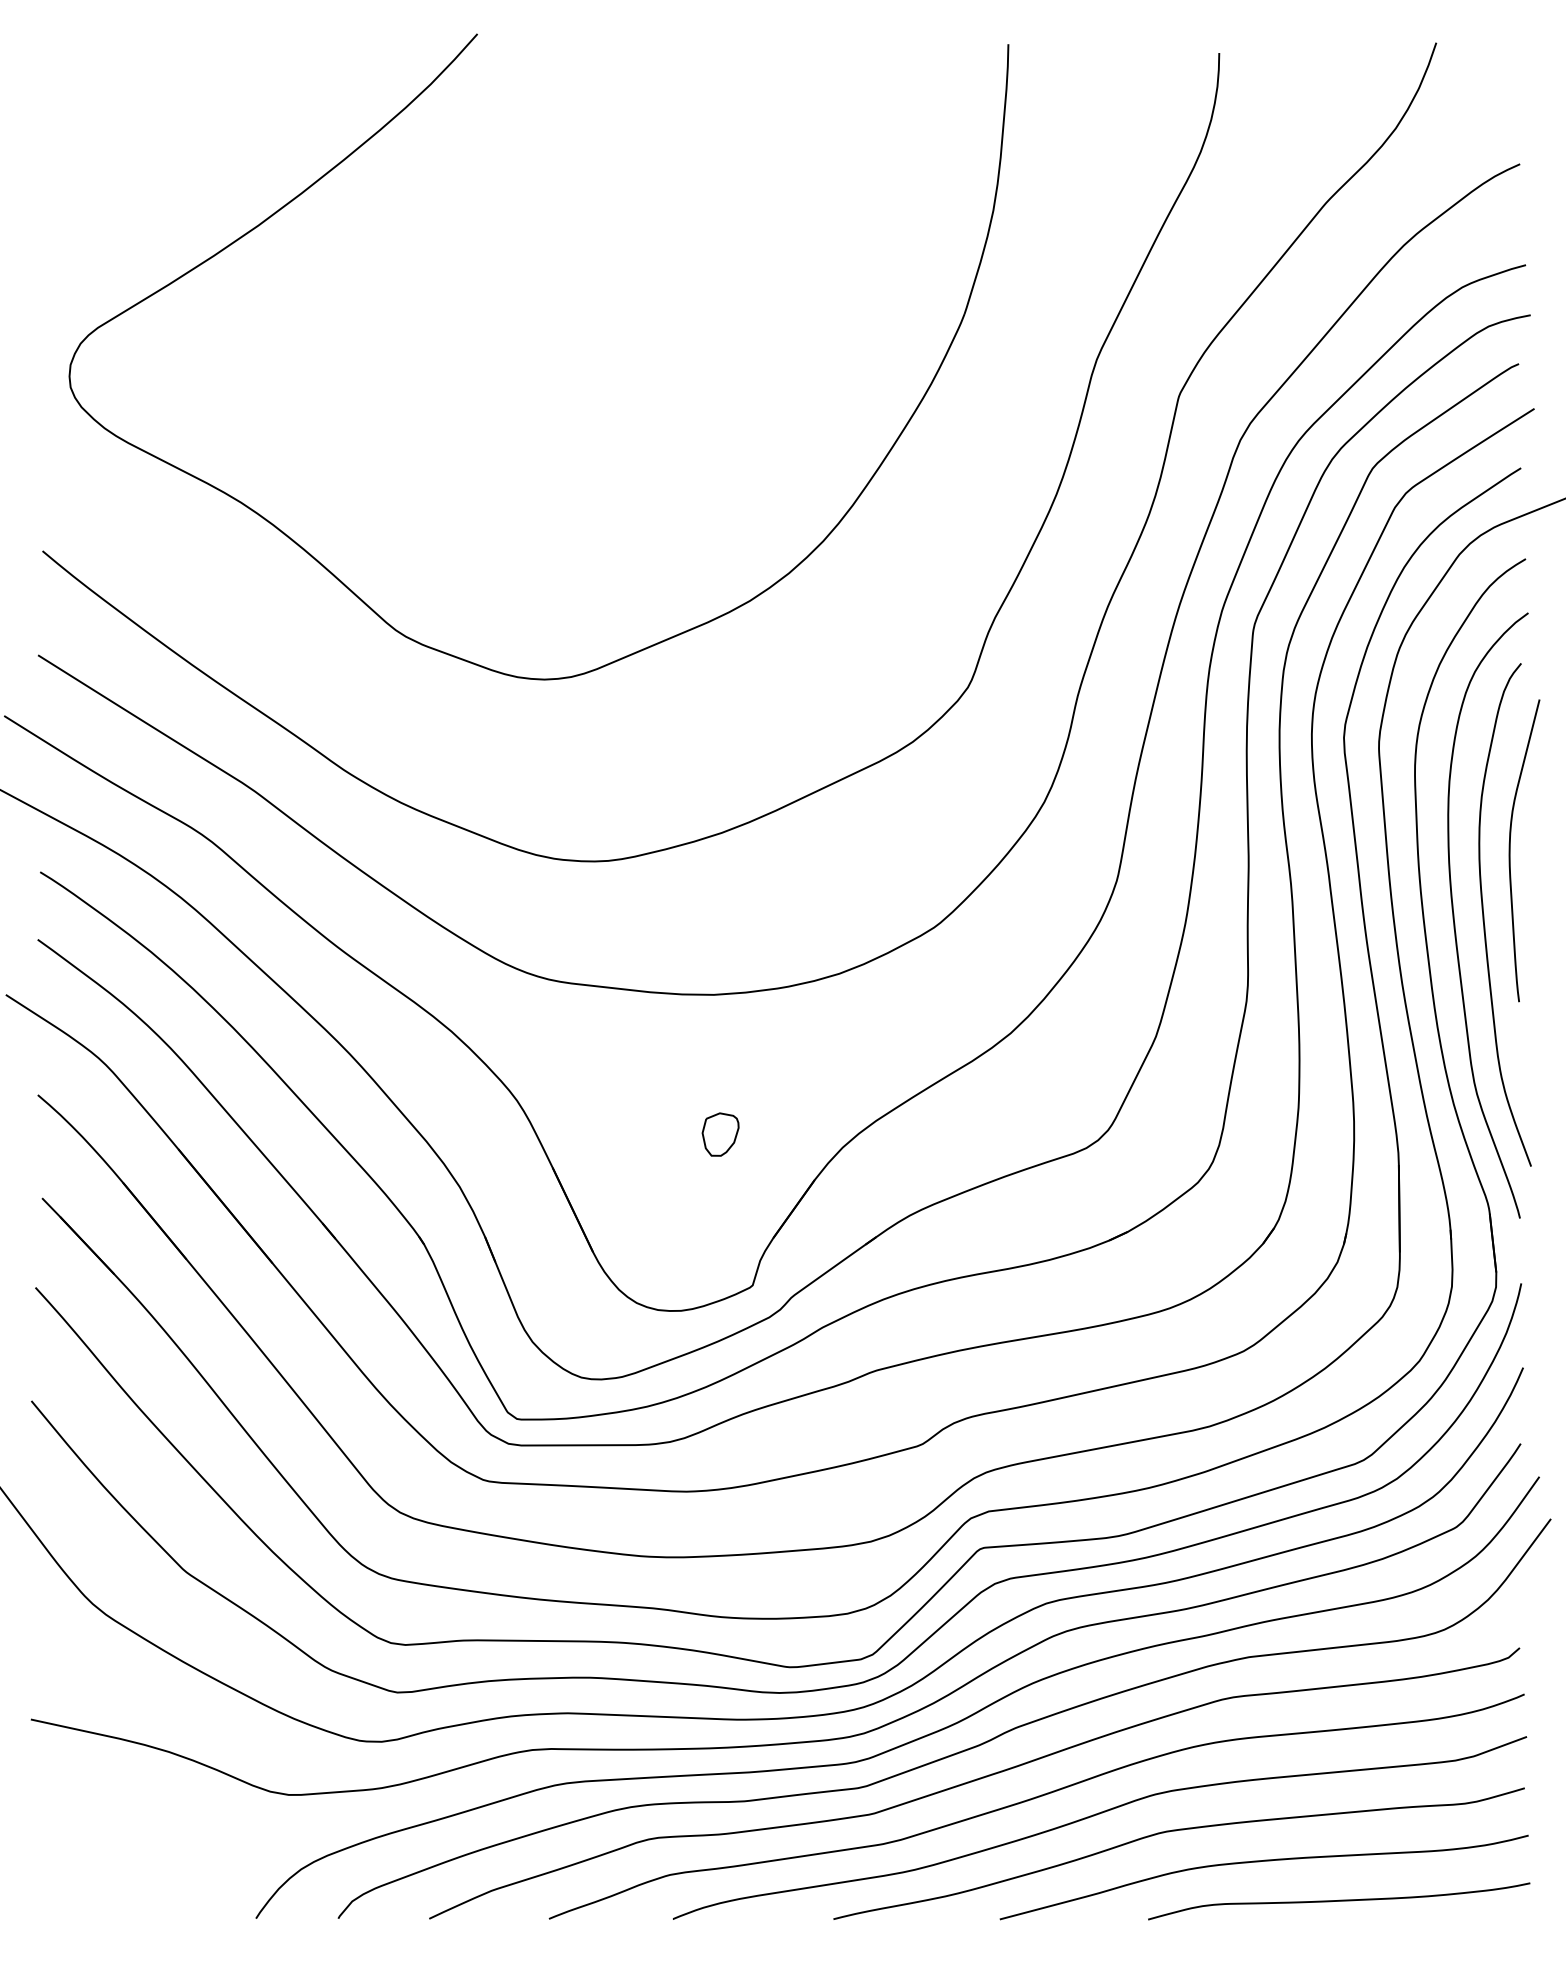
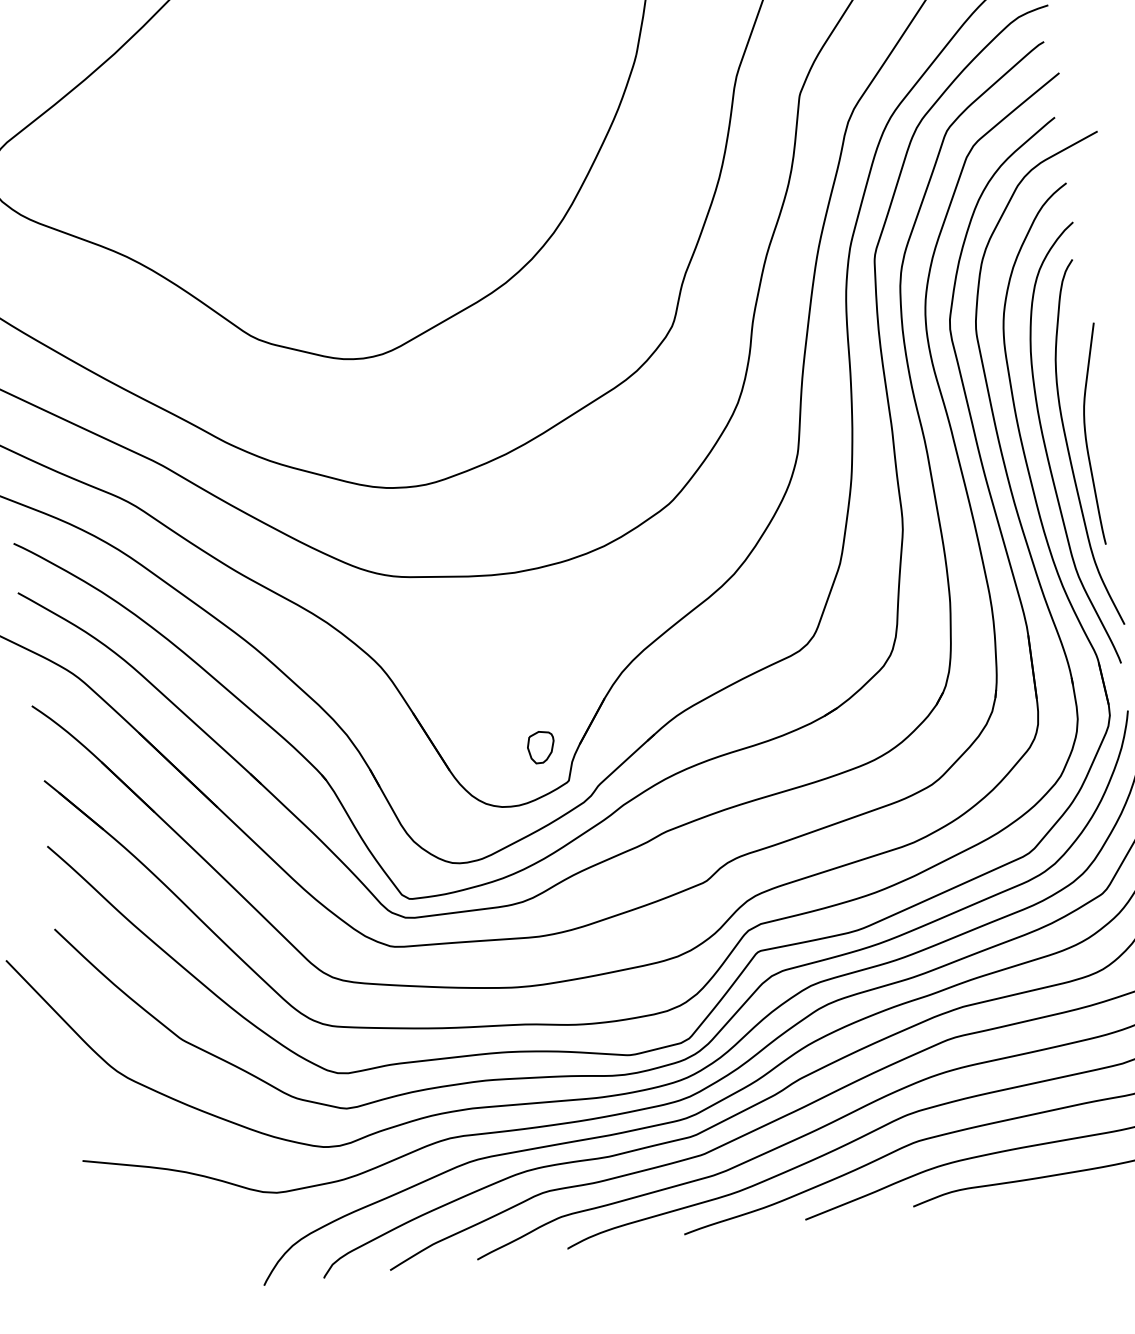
curve: (1510, 850) -> (1086, 435), moved
part: (720, 1134) -> (541, 747), moved

